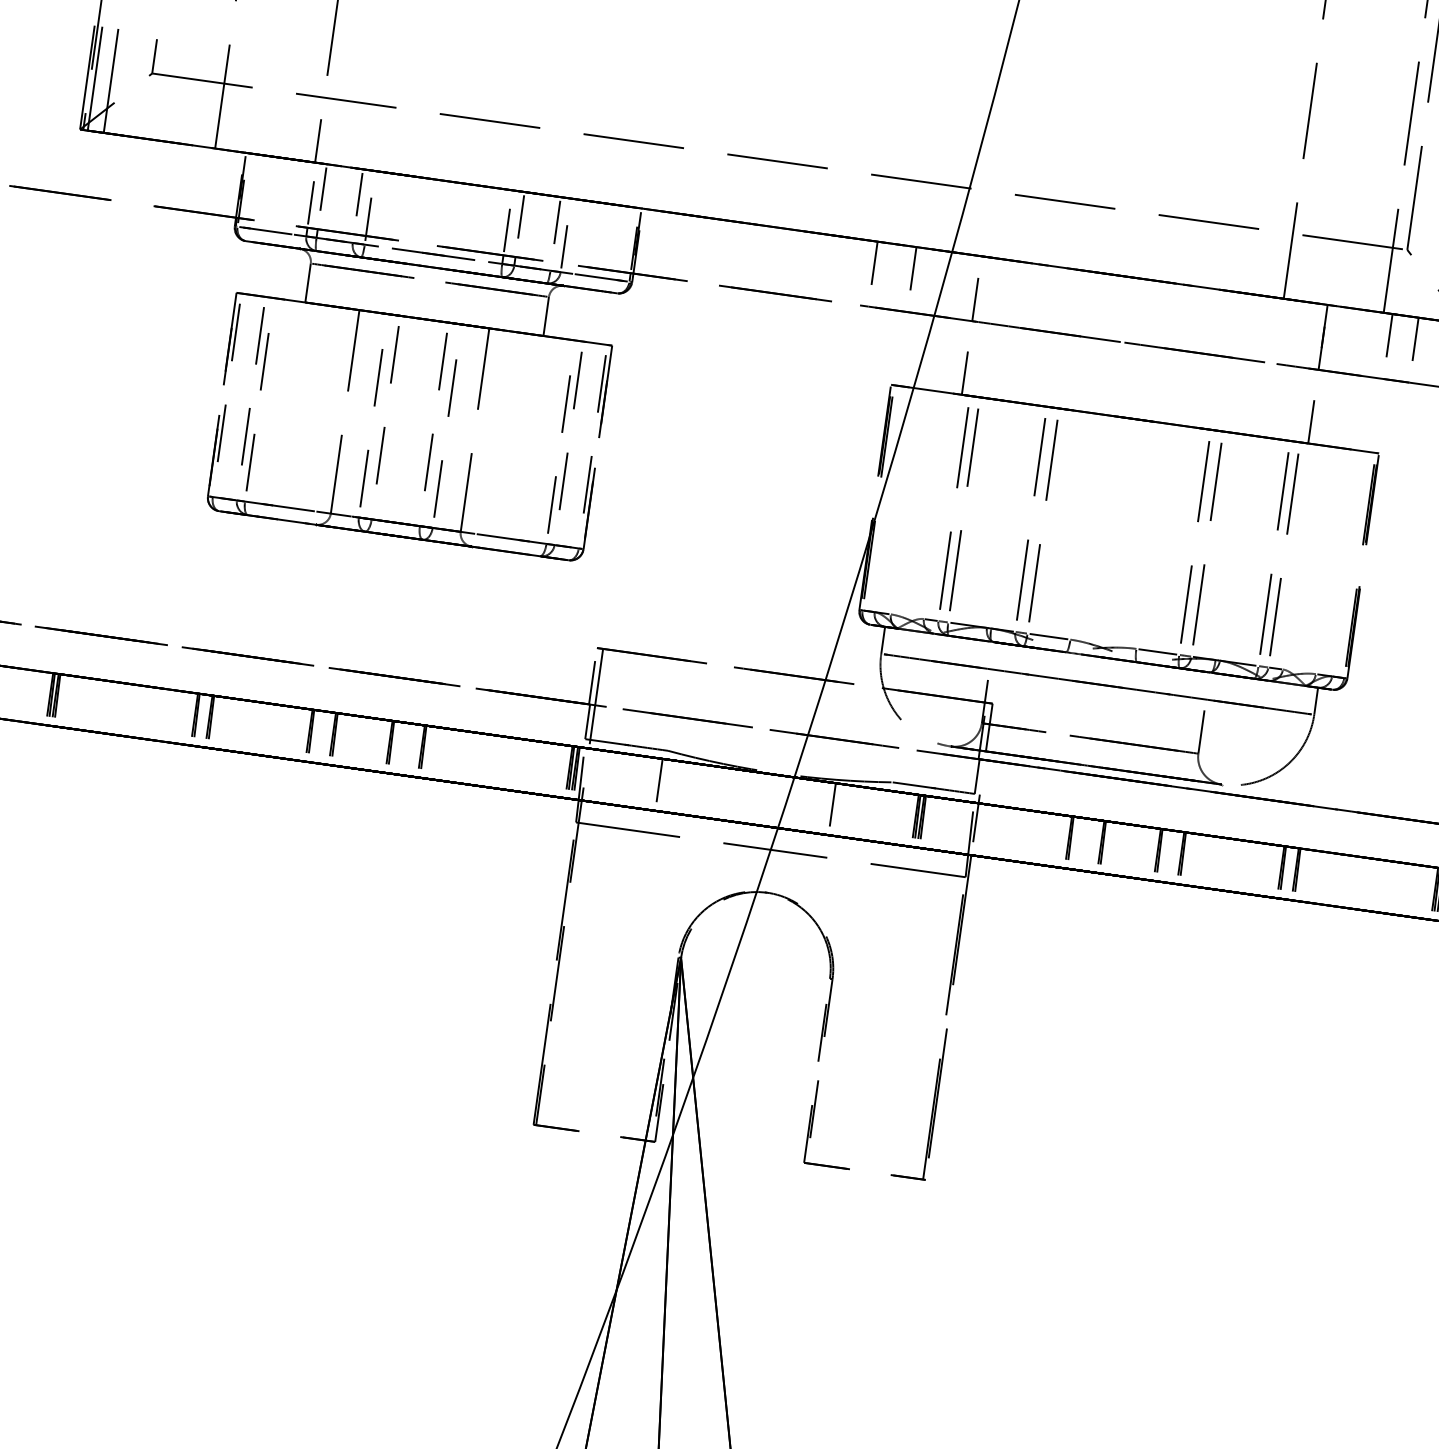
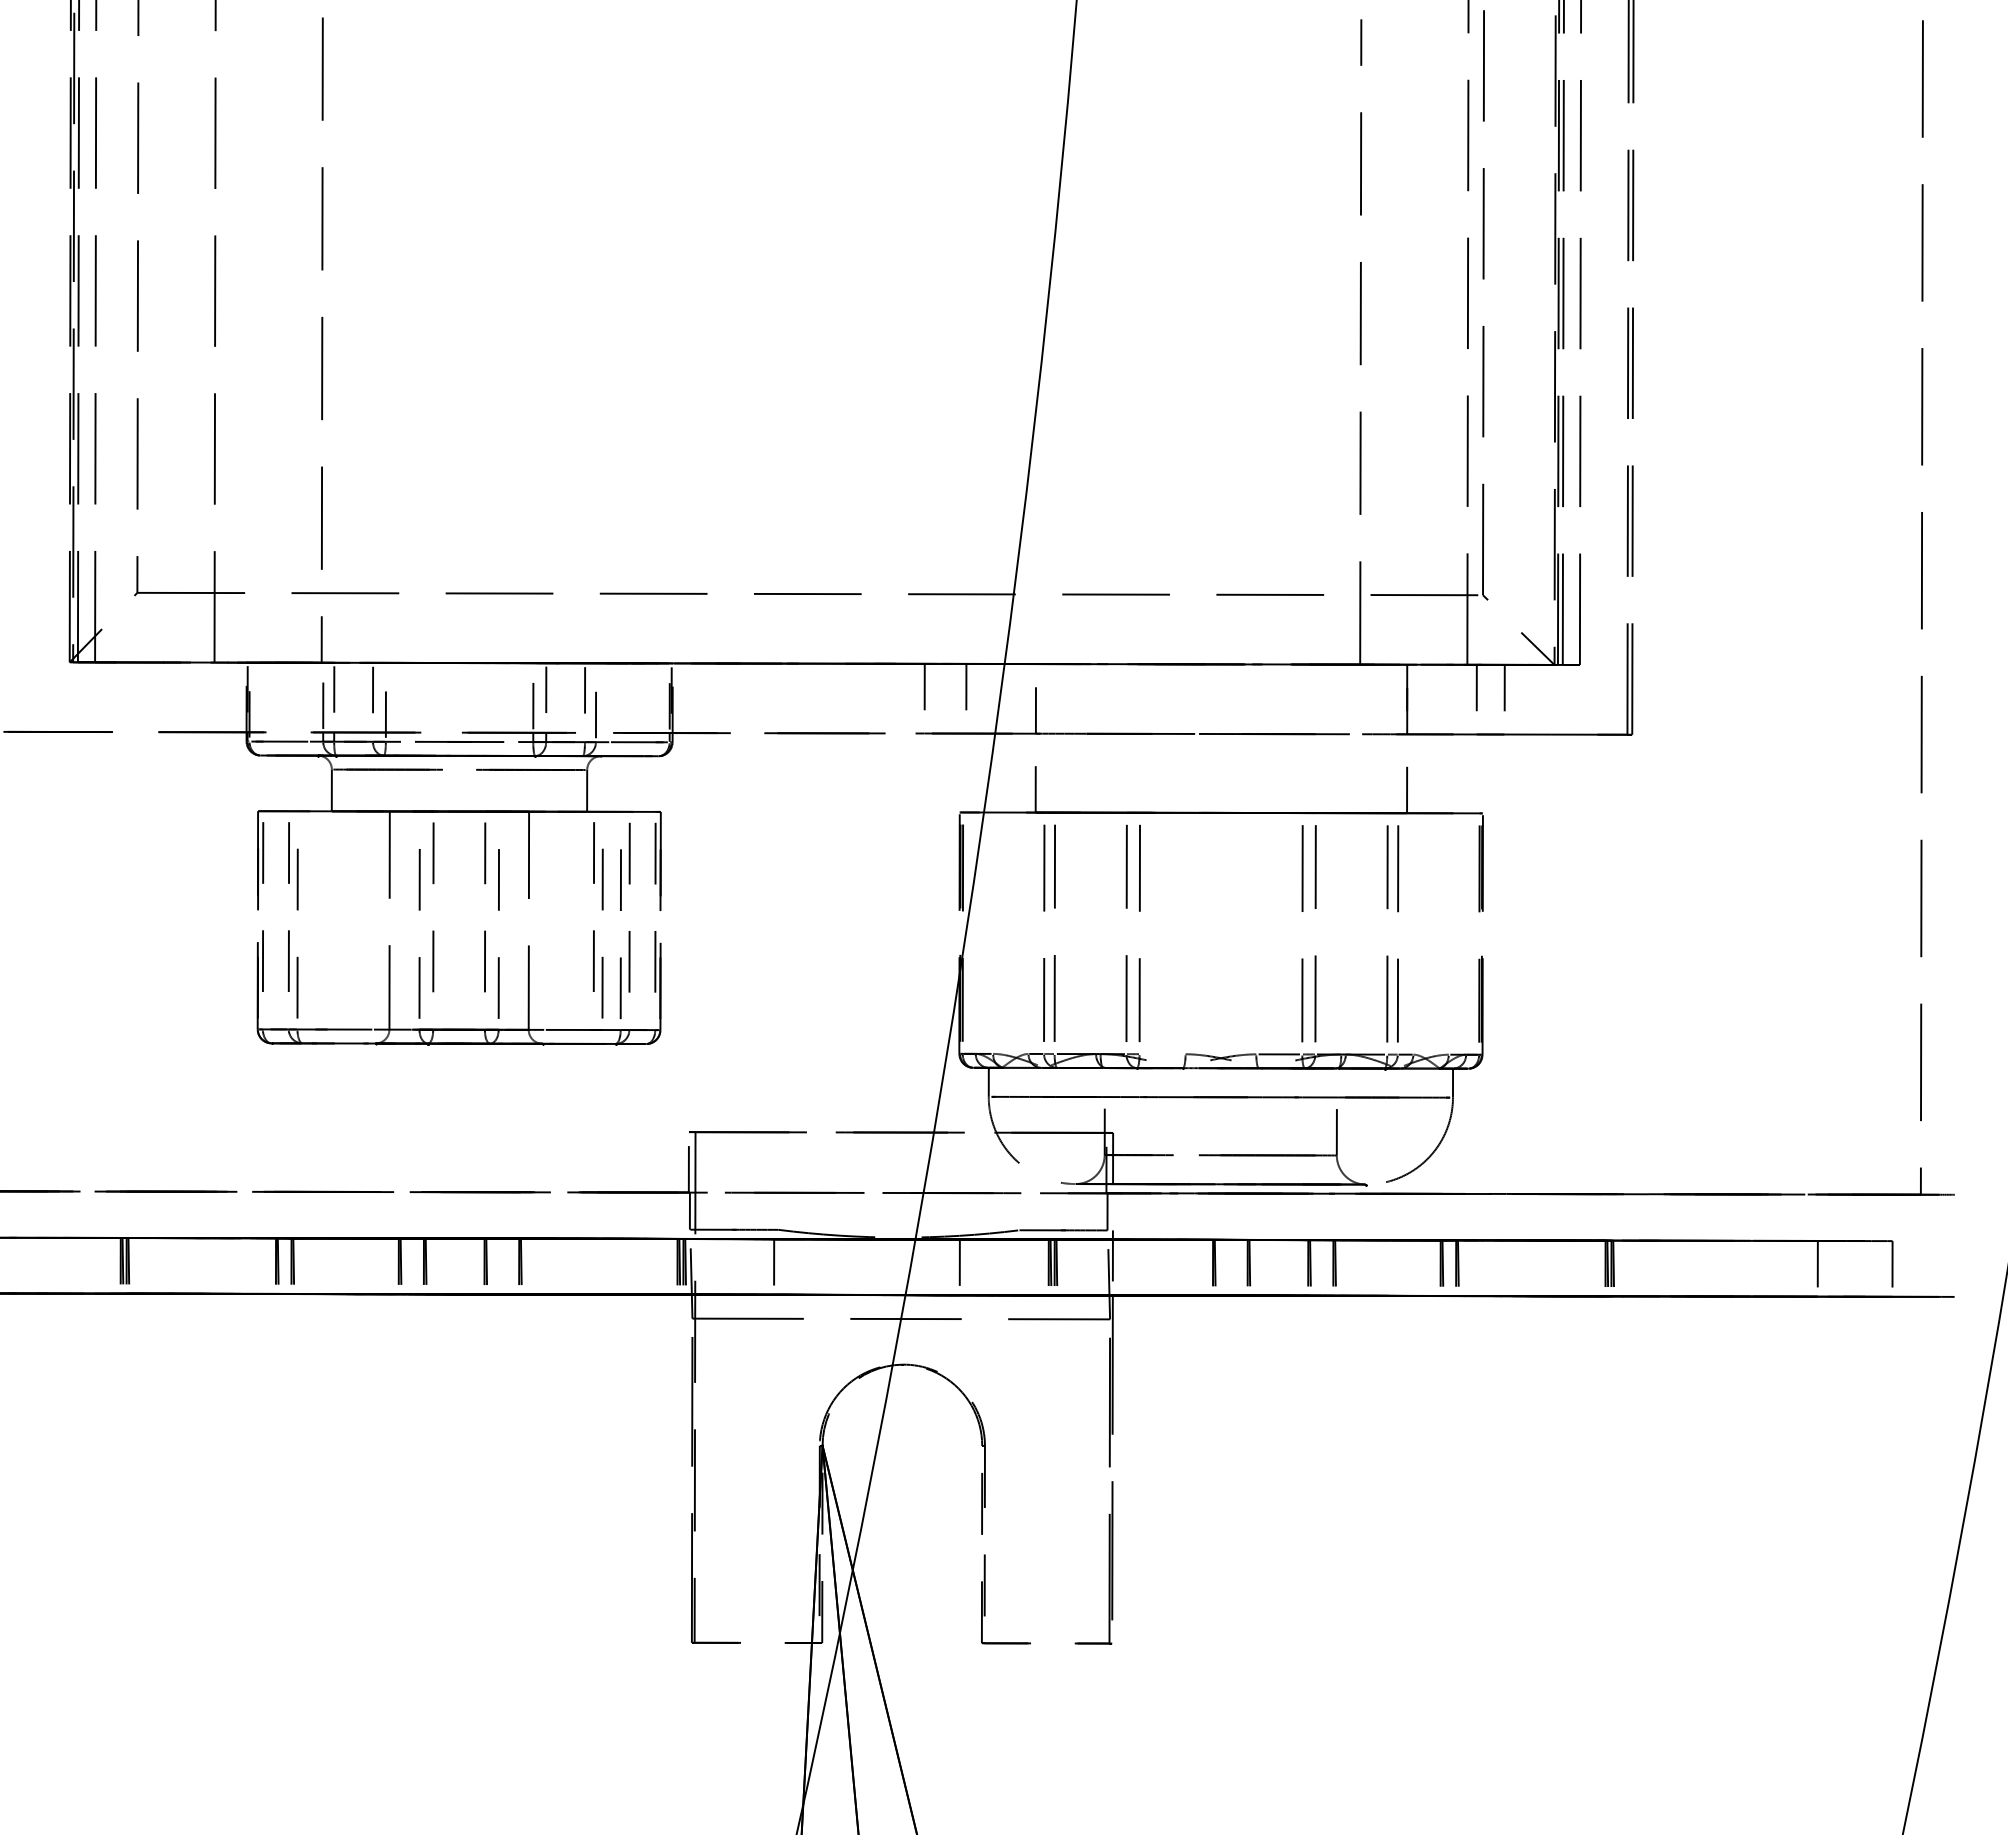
part: (534, 447) -> (594, 930), added
line: (1048, 636) -> (1162, 1054), removed

